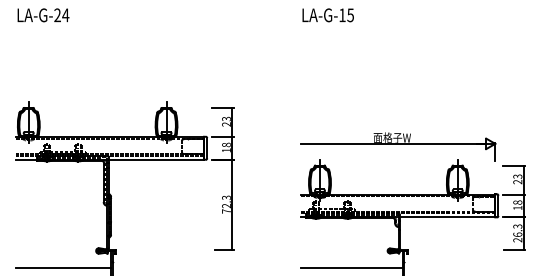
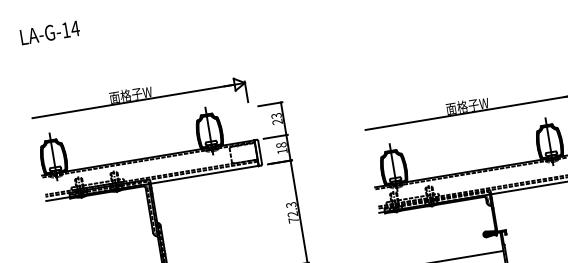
text: (57, 14) -> (65, 29), LA-G-24 -> LA-G-14
part: (110, 88) -> (139, 103), added

